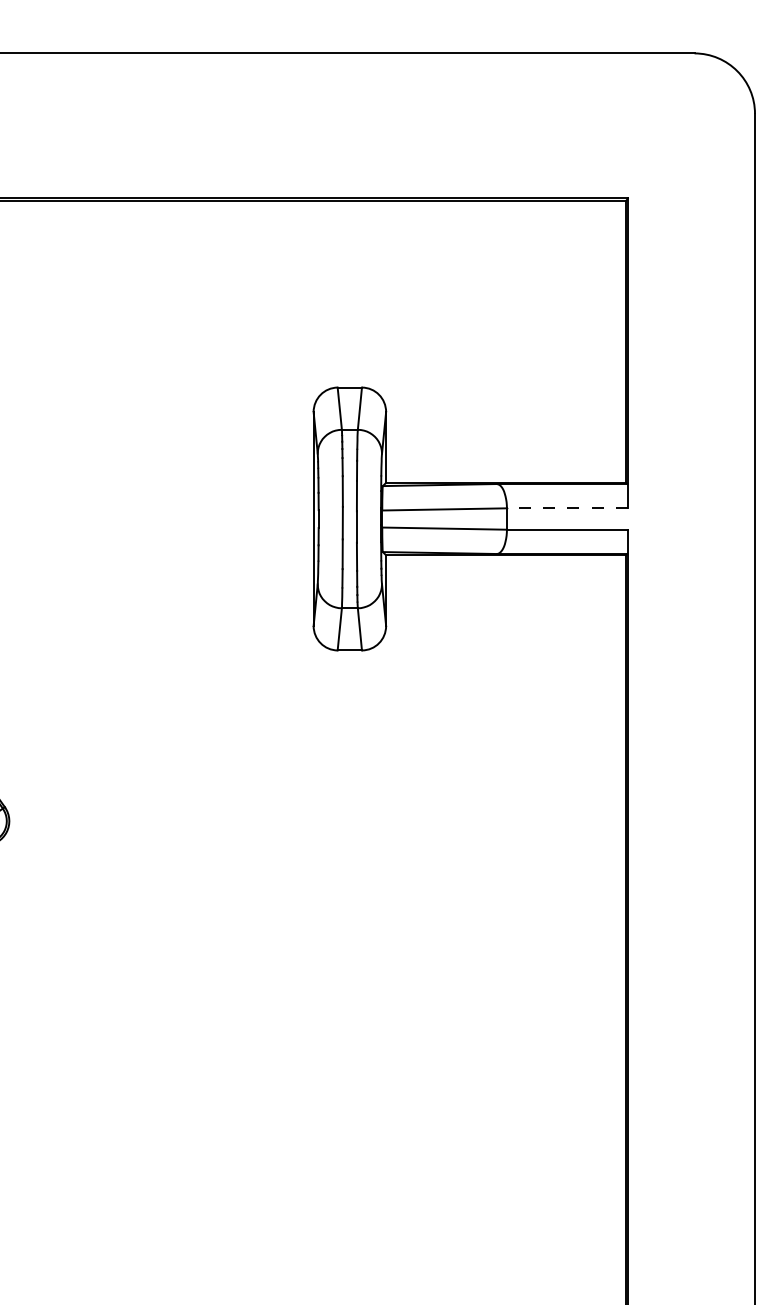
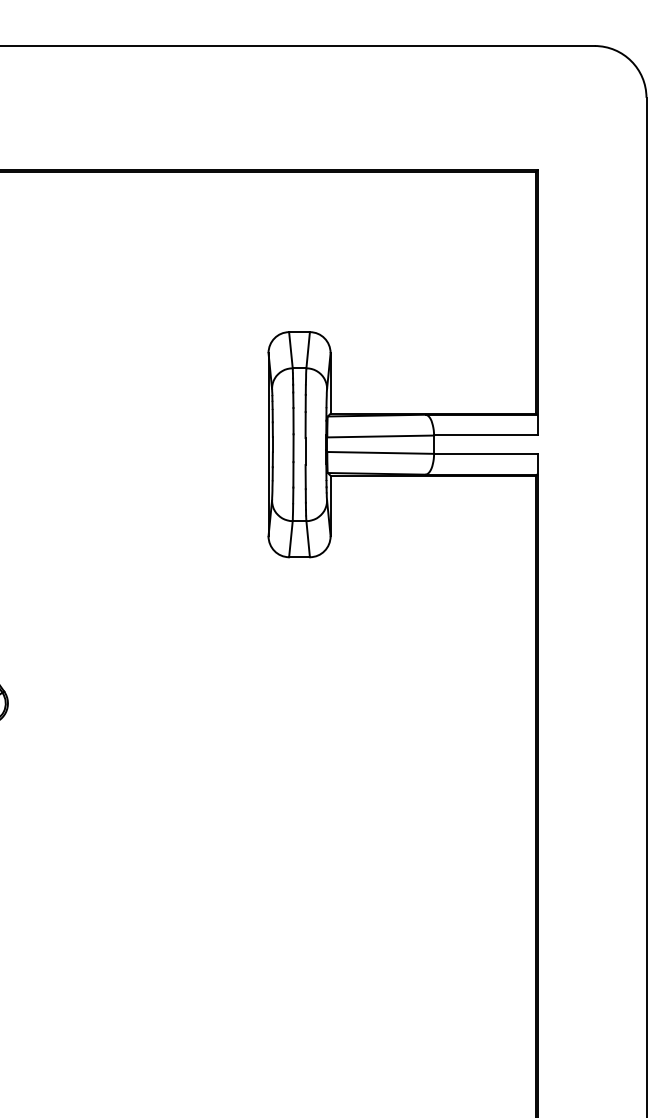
line: (566, 508) -> (485, 435), dashed -> solid

